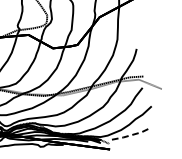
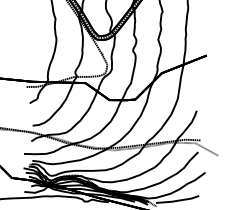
line: (128, 135) -> (177, 200), dashed -> solid

